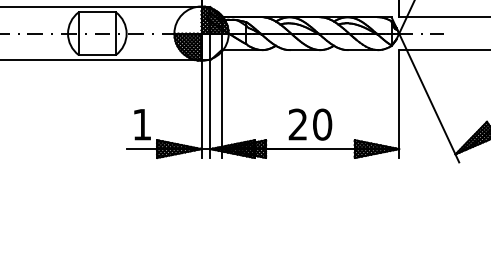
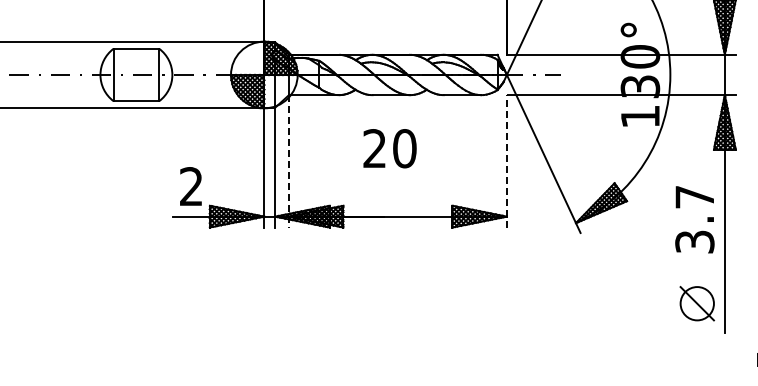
line: (398, 103) -> (506, 160), solid -> dashed
line: (221, 104) -> (288, 161), solid -> dashed
text: (142, 124) -> (191, 186), 1 -> 2
text: (310, 124) -> (389, 148), moved

